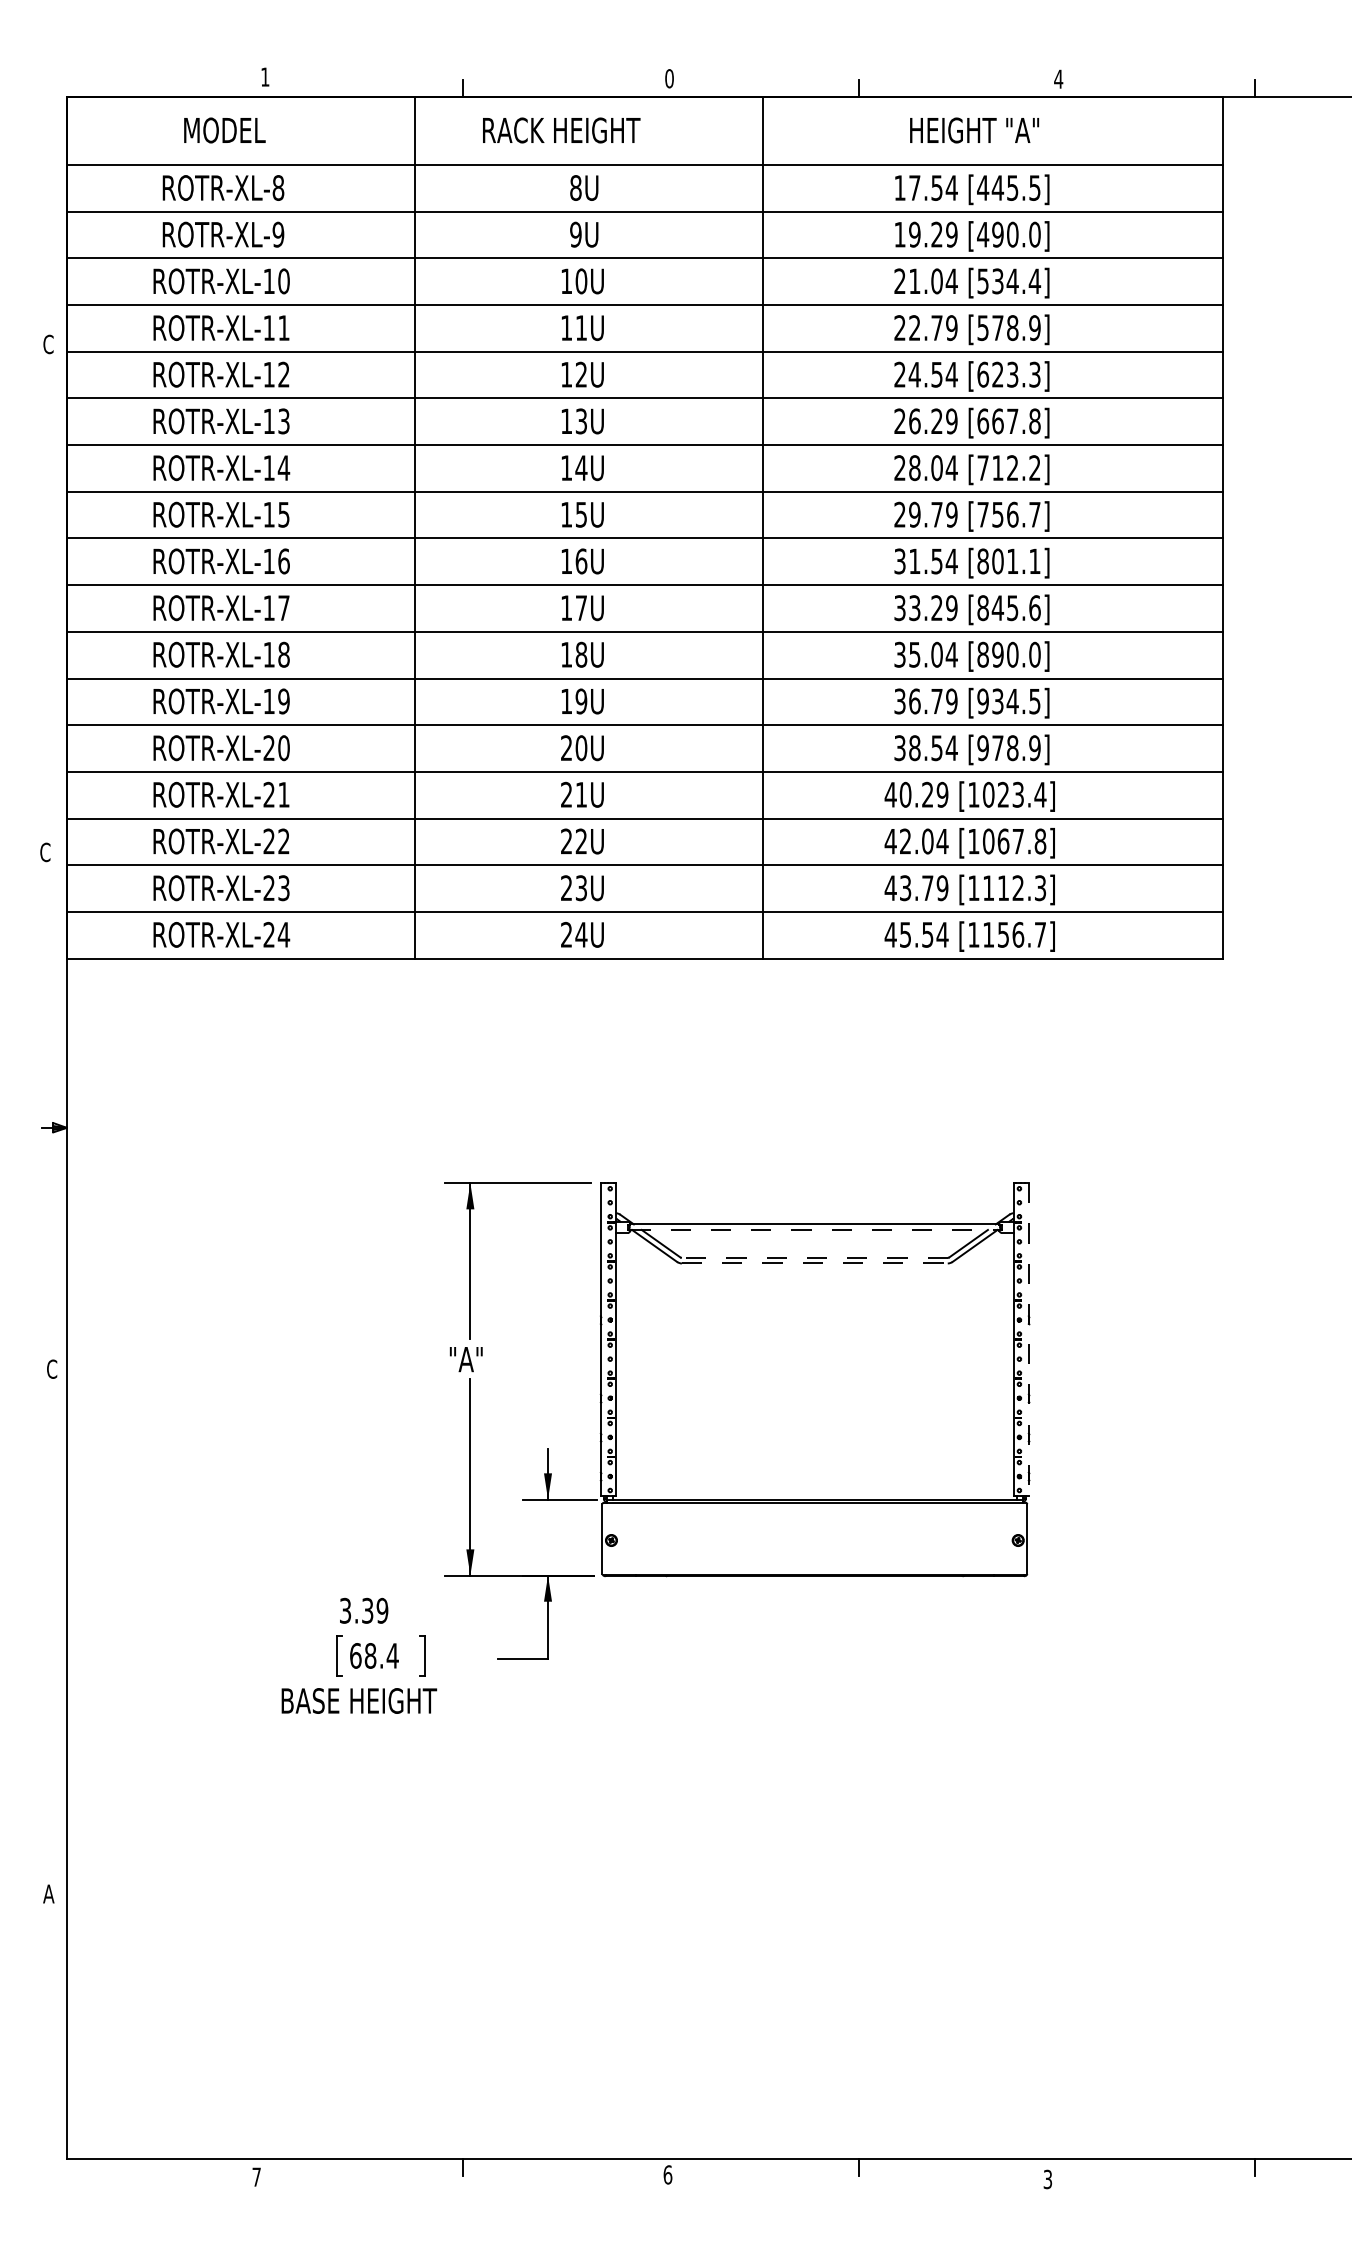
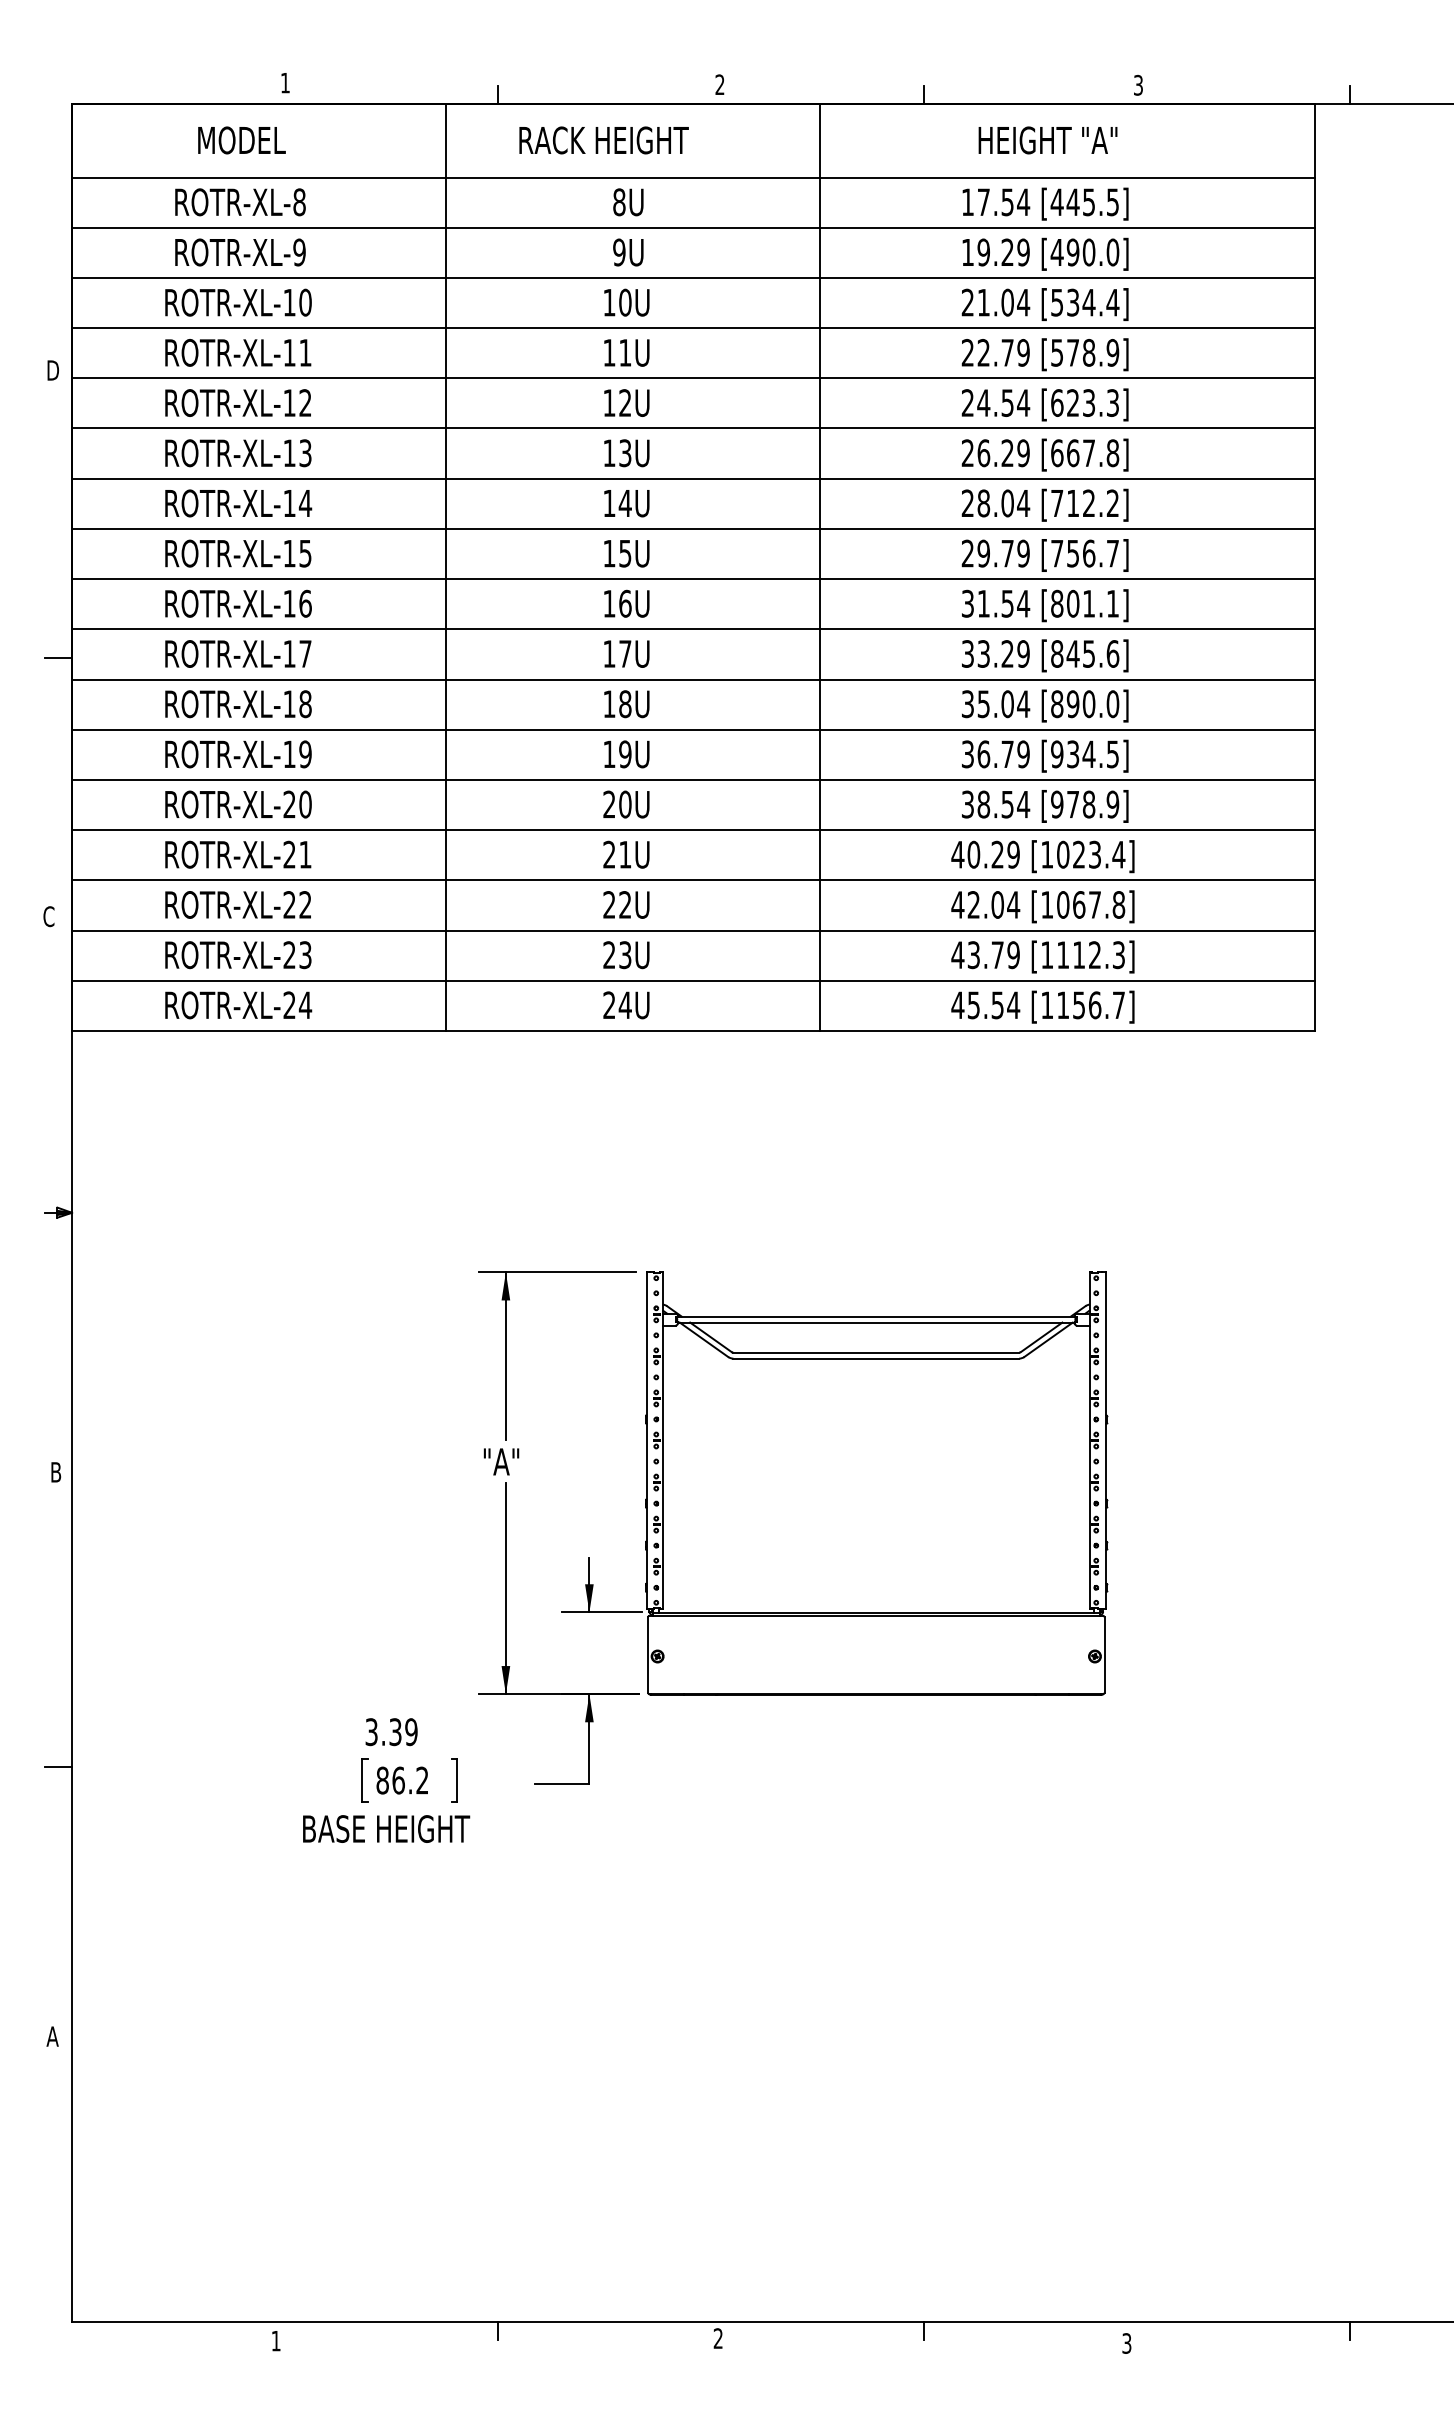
text: (669, 78) -> (720, 84), 0 -> 2
text: (1058, 78) -> (1138, 84), 4 -> 3
text: (48, 344) -> (52, 370), C -> D
line: (53, 612) -> (57, 658), added
line: (815, 1229) -> (876, 1322), dashed -> solid
line: (814, 1257) -> (875, 1352), dashed -> solid
line: (814, 1263) -> (875, 1358), dashed -> solid
line: (1028, 1340) -> (1106, 1441), dashed -> solid
text: (52, 1368) -> (56, 1471), C -> B
line: (53, 1643) -> (57, 1767), added
text: (374, 1655) -> (402, 1780), 68.4 -> 86.2
text: (667, 2174) -> (717, 2338), 6 -> 2
text: (256, 2176) -> (275, 2340), 7 -> 1

